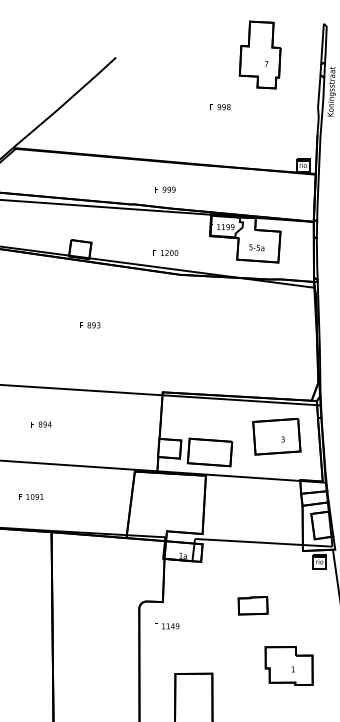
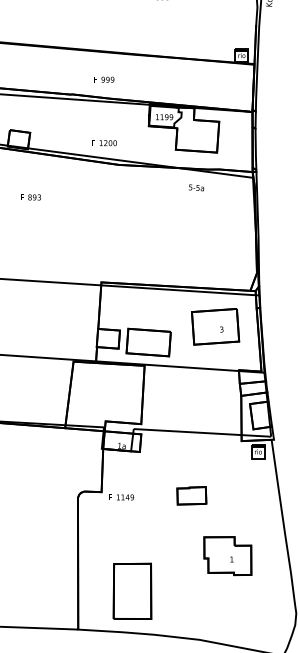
text: (256, 247) -> (196, 187), moved
text: (90, 325) -> (31, 197), moved
text: (167, 626) -> (122, 497), moved

